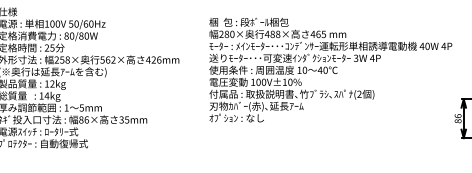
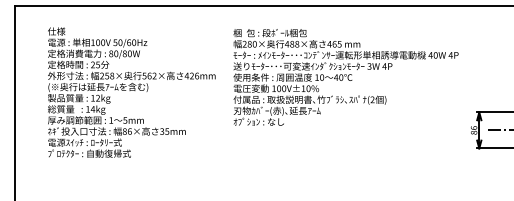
text: (330, 70) -> (345, 77), moved

